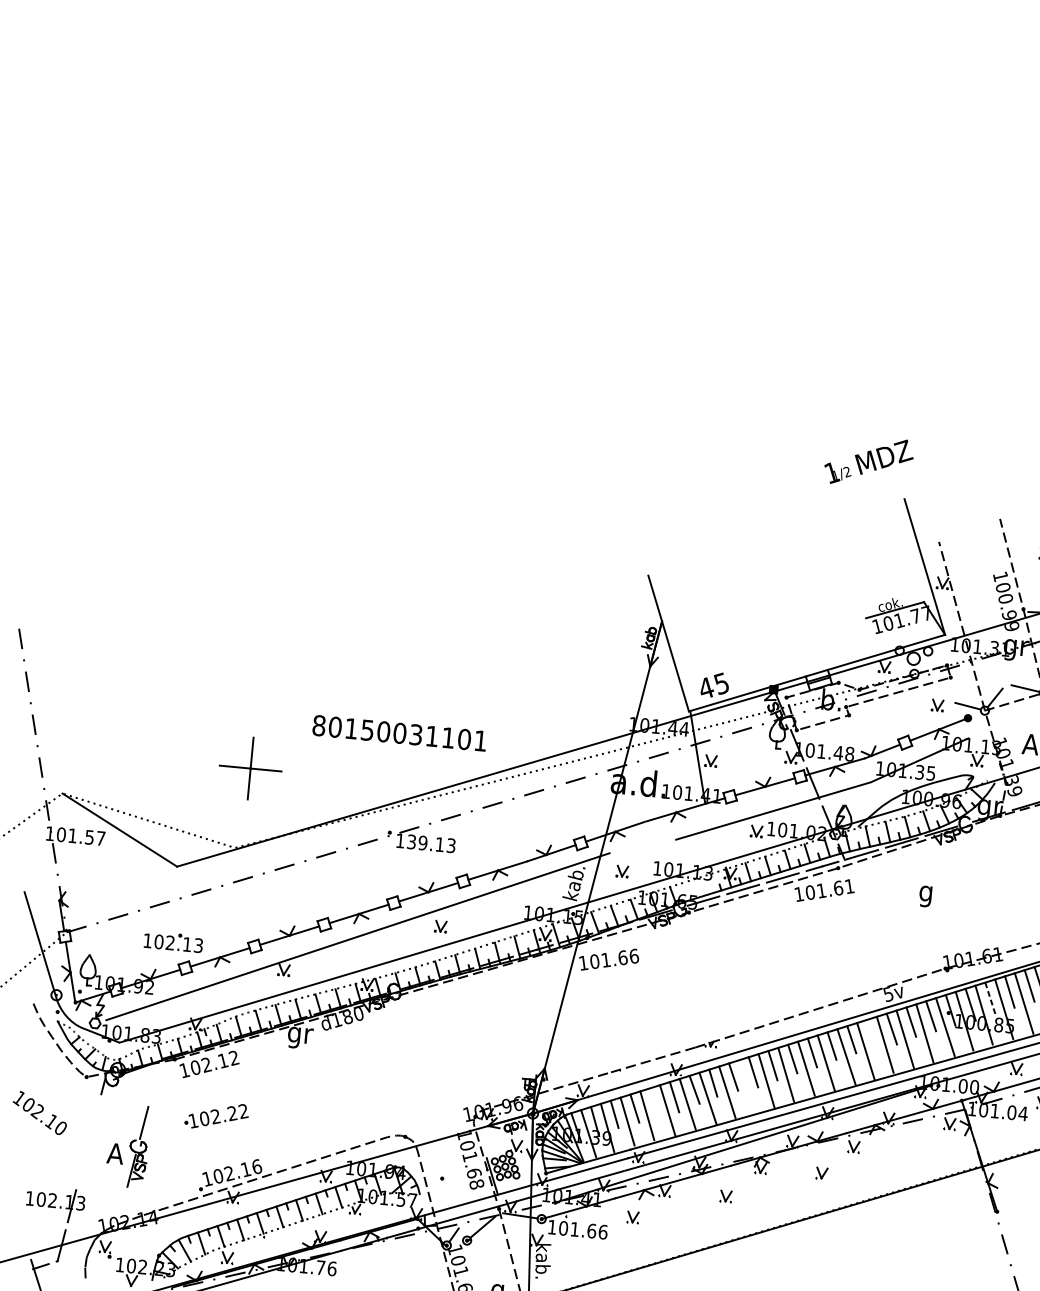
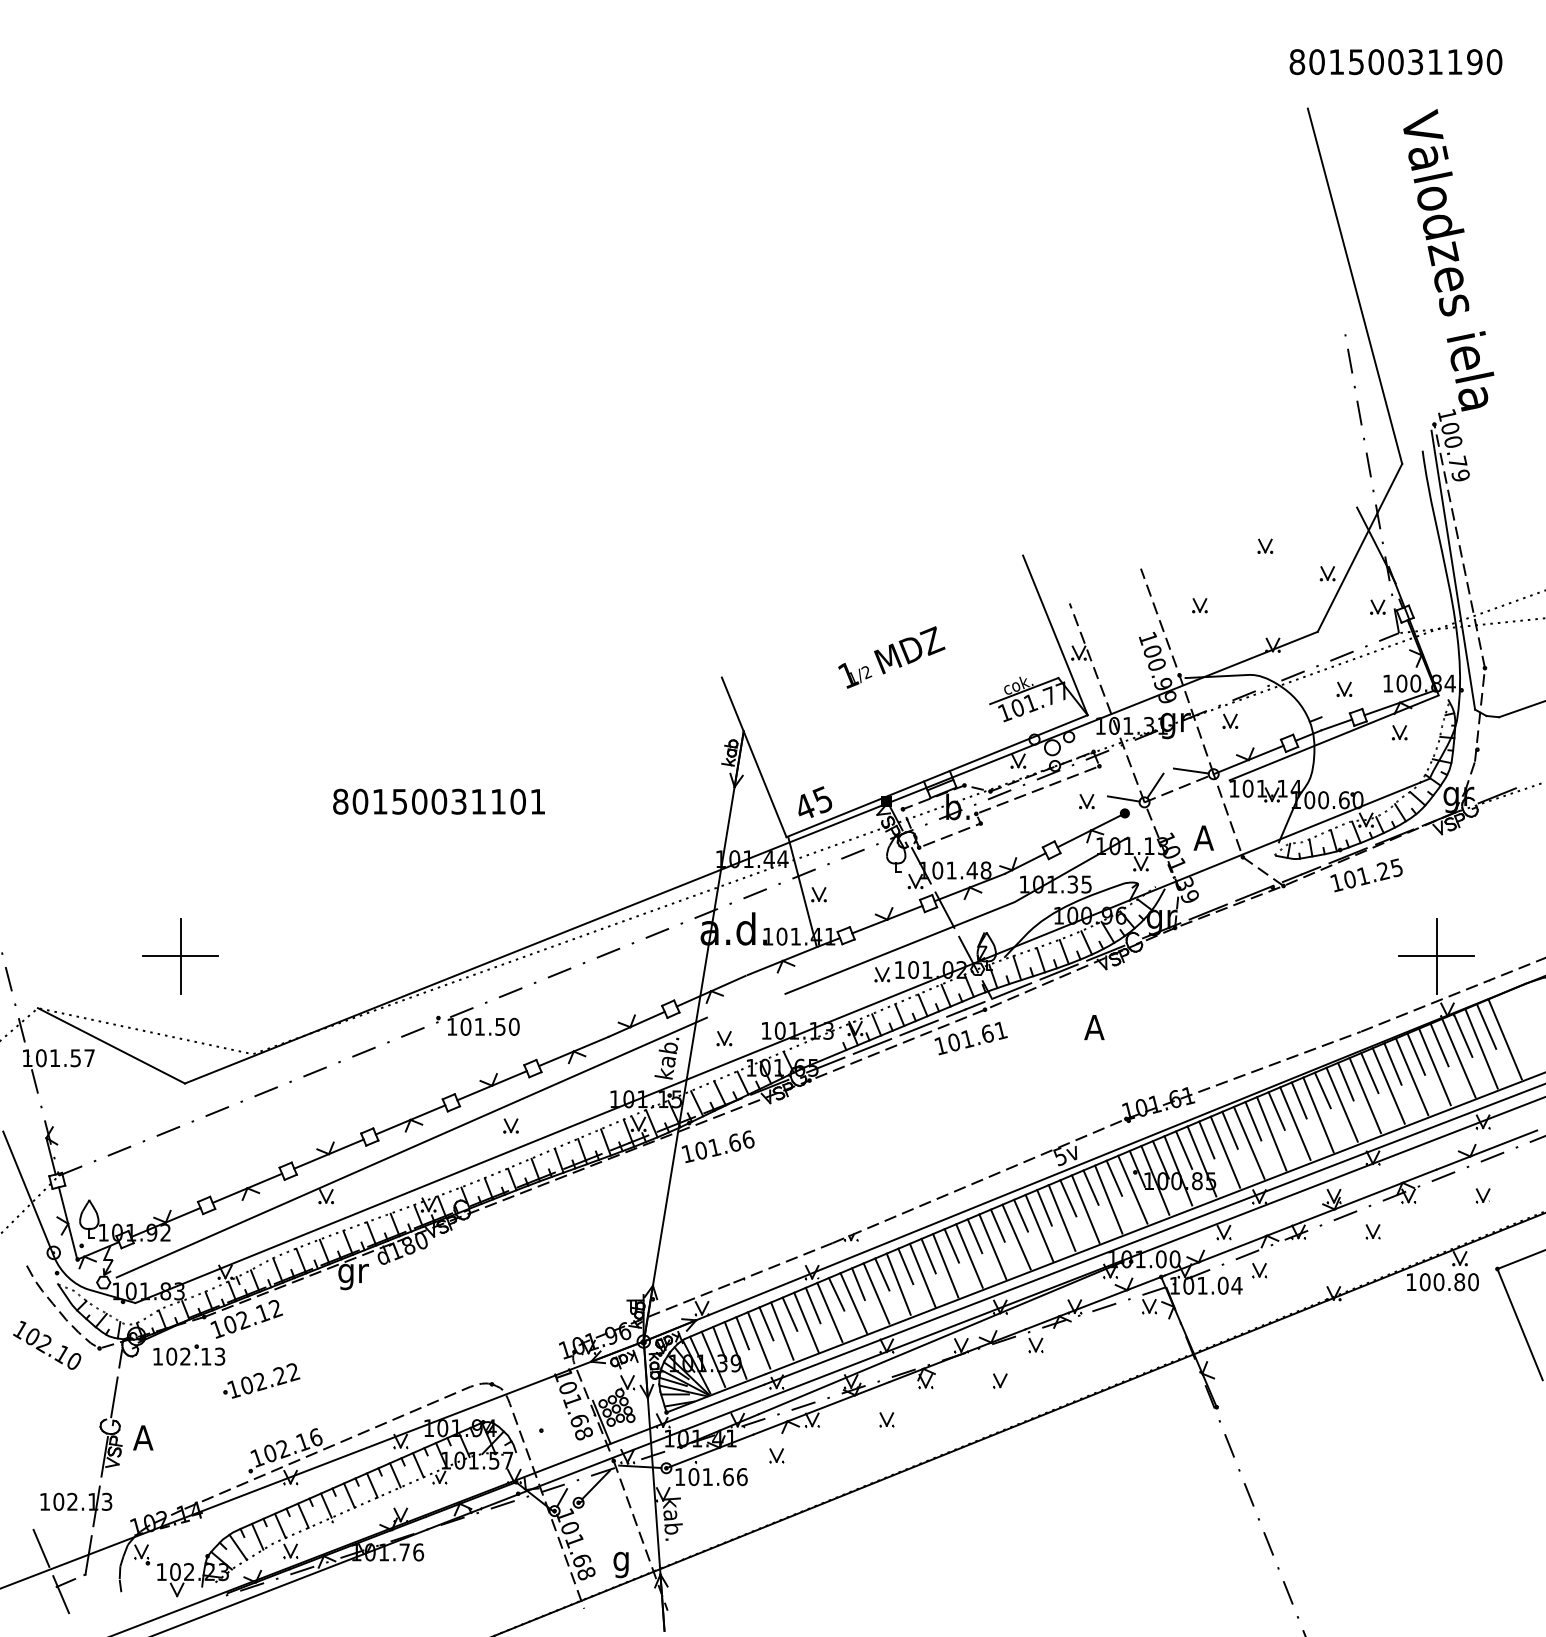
text: (868, 461) -> (891, 657), moved
text: (399, 733) -> (438, 801), moved
part: (250, 768) -> (180, 956), moved
text: (430, 843) -> (489, 1026), 139.13 -> 101.50
text: (926, 894) -> (1094, 1031), g -> A
part: (173, 941) -> (189, 1354), moved
line: (990, 998) -> (1184, 1150), dashed -> solid
line: (871, 1034) -> (1044, 1207), added
line: (746, 1085) -> (898, 1283), added
line: (654, 1101) -> (789, 1313), added
text: (40, 1112) -> (47, 1344), moved
part: (138, 1146) -> (110, 1426), moved
line: (23, 1235) -> (41, 1547), added

